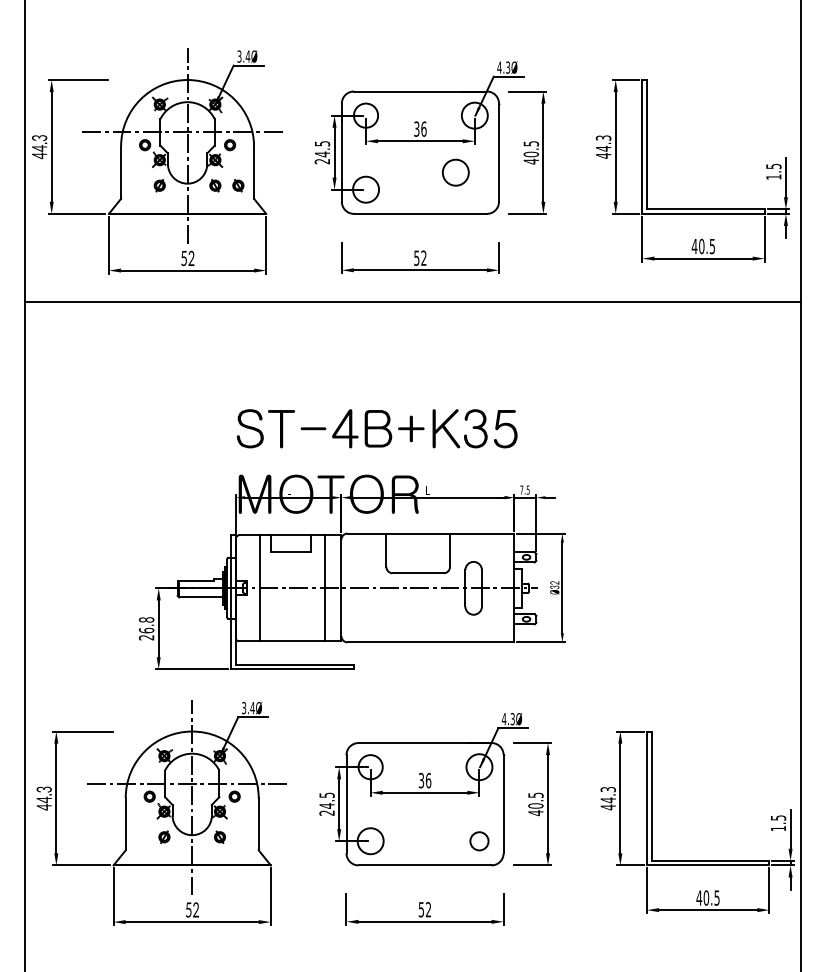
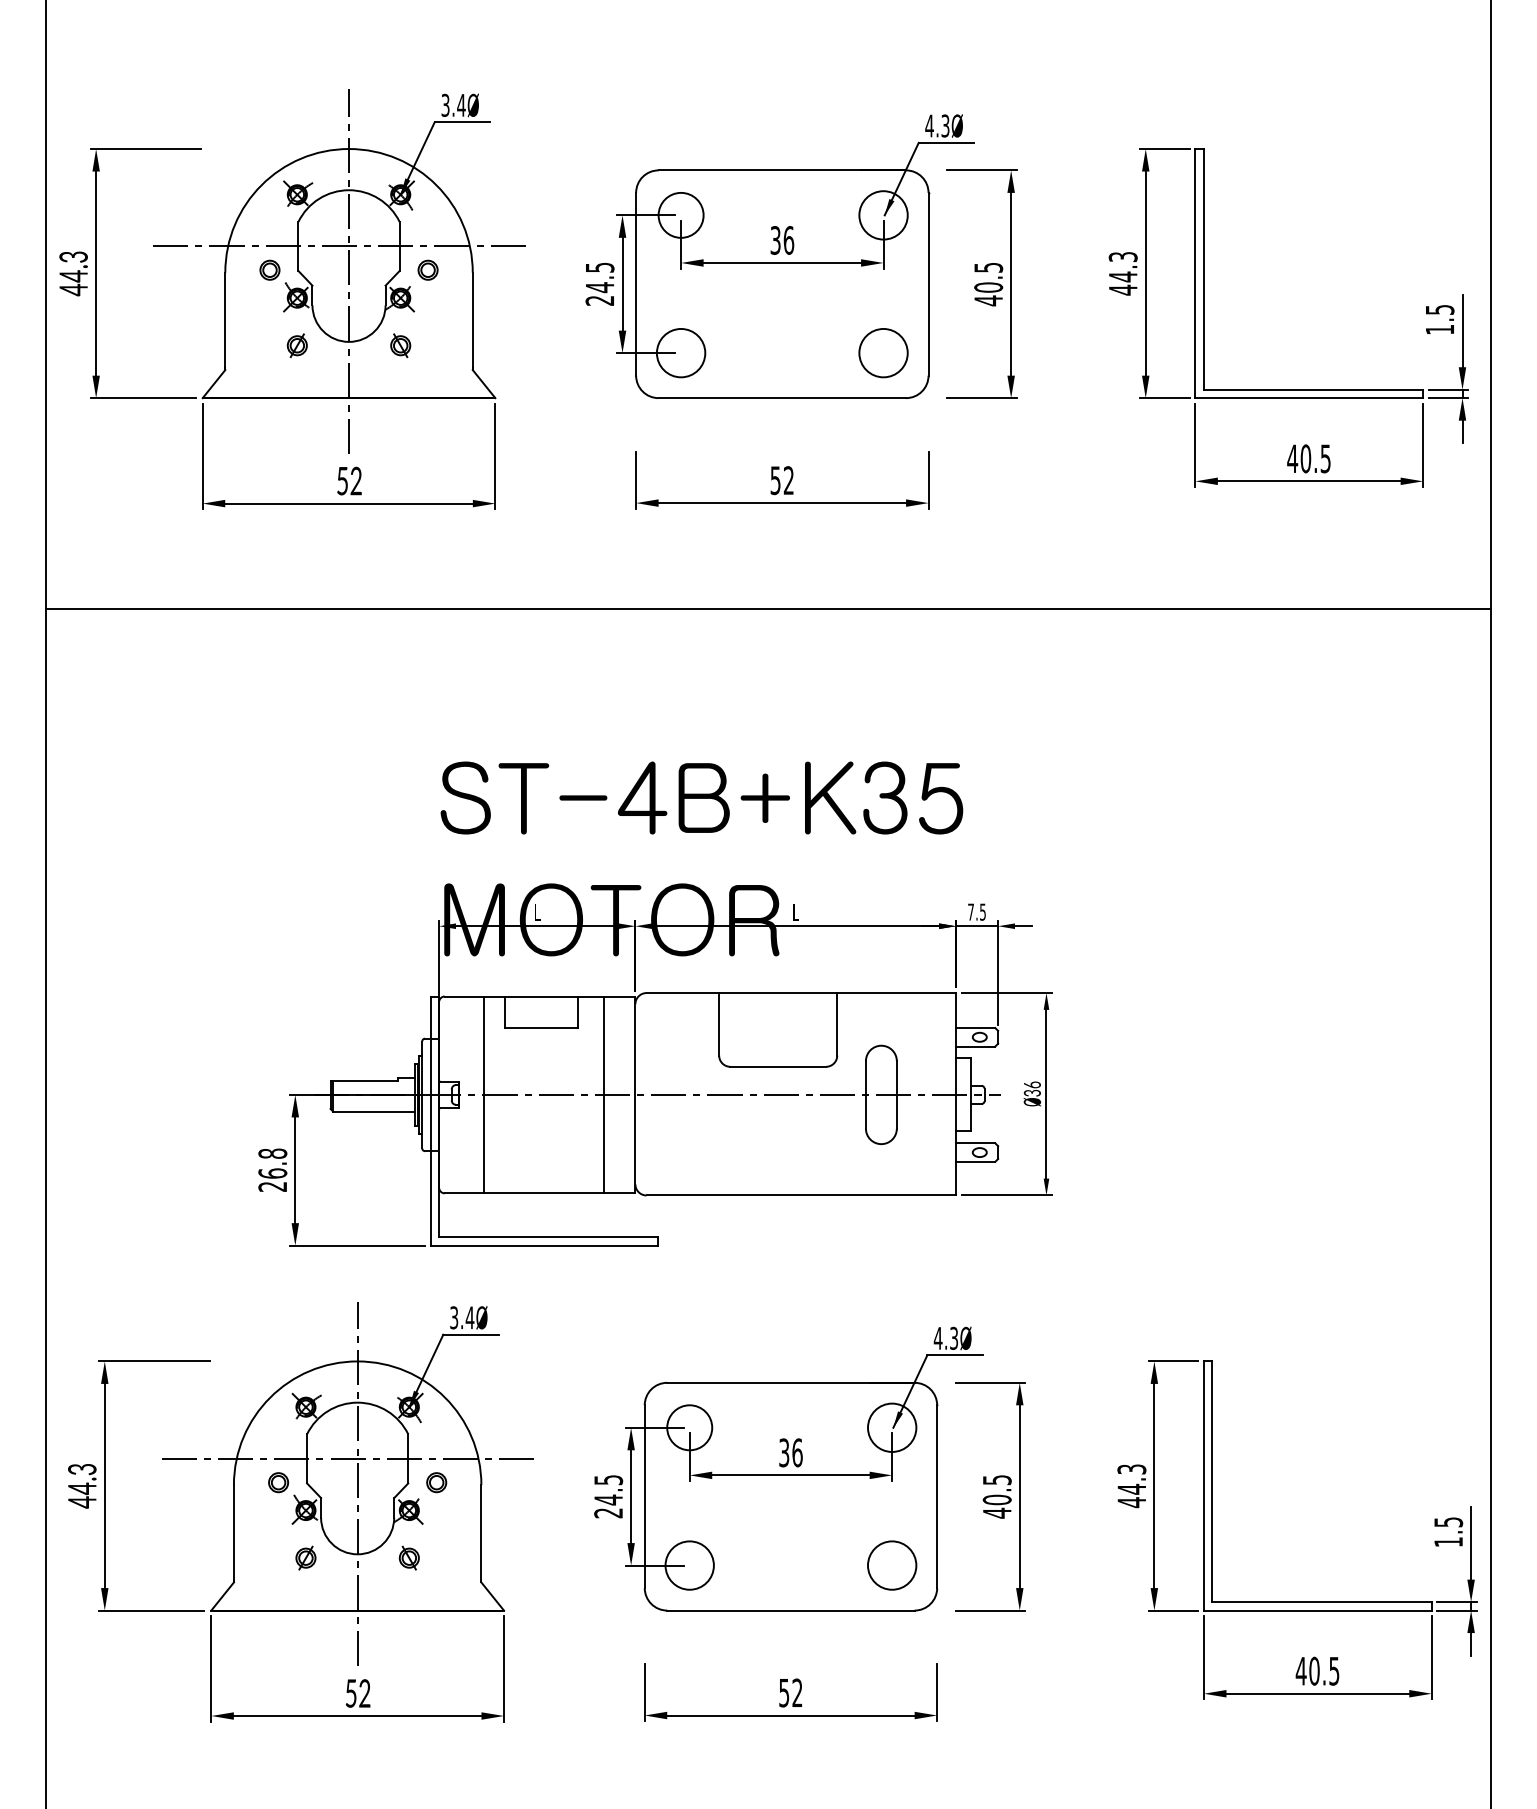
circle: (455, 172) -> (882, 352), moved
part: (238, 185) -> (443, 345), removed
line: (412, 302) -> (767, 609), moved
text: (554, 582) -> (1031, 1084), 32 -> 36
circle: (479, 841) -> (892, 1566), size x1.43

